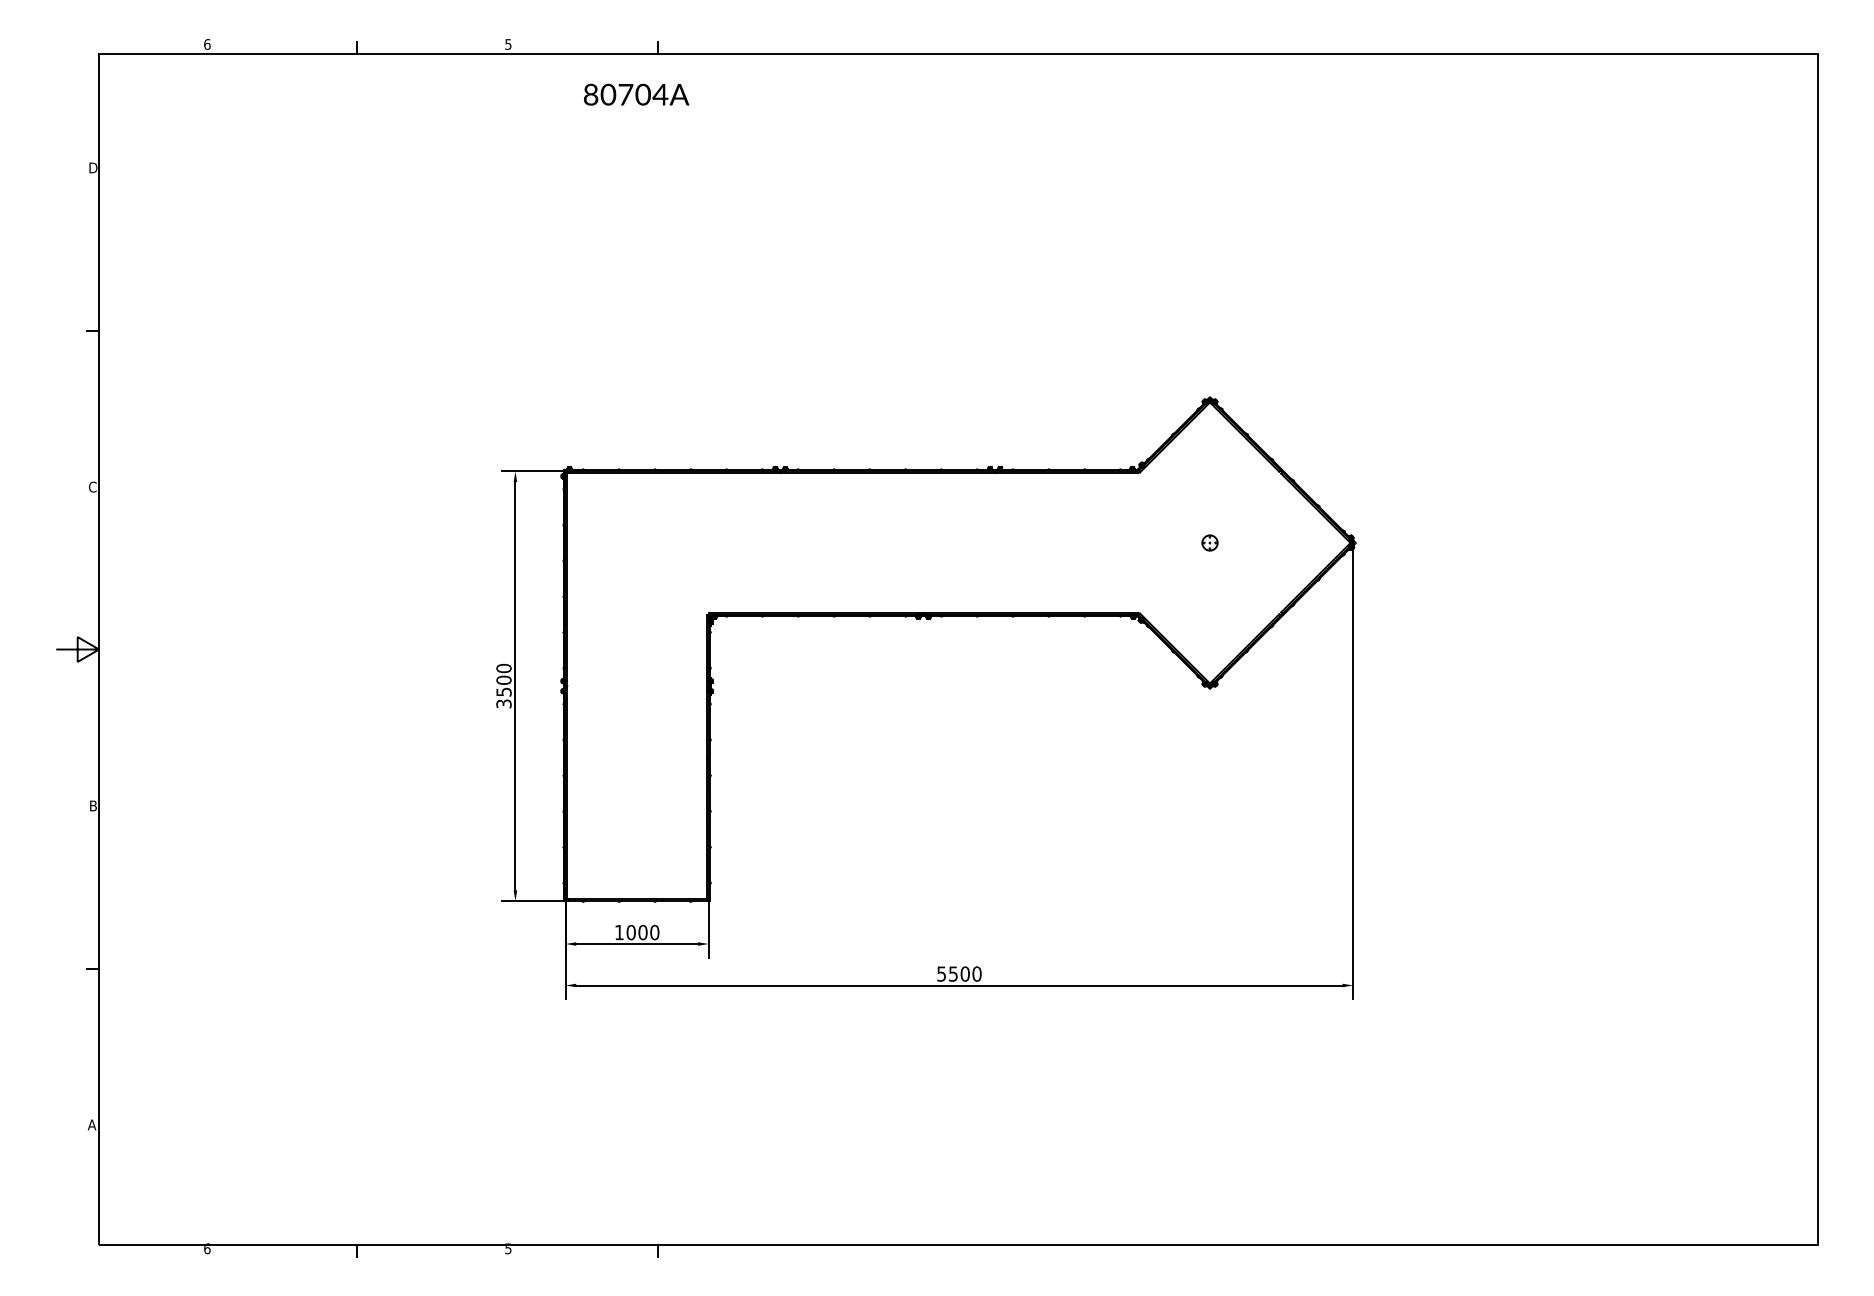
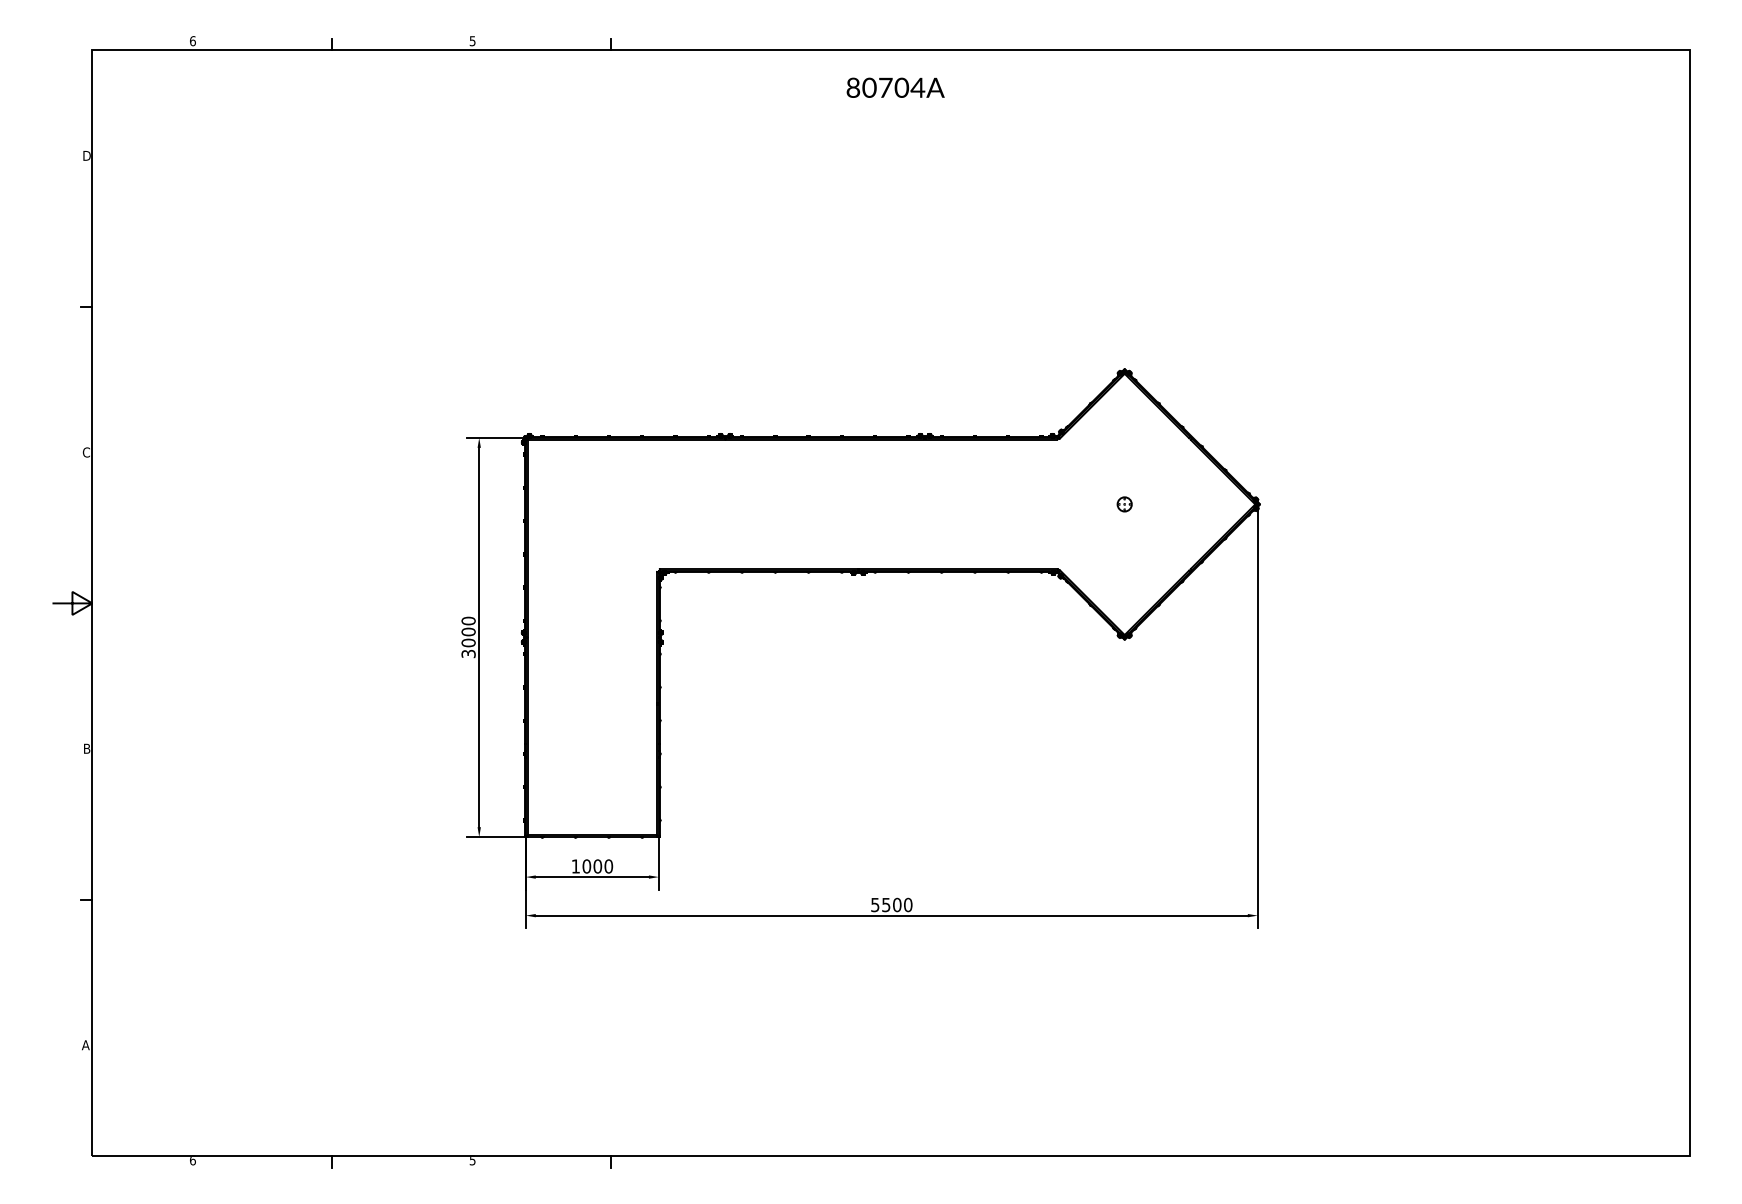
text: (636, 94) -> (895, 87), moved
text: (503, 691) -> (468, 642), 3500 -> 3000

